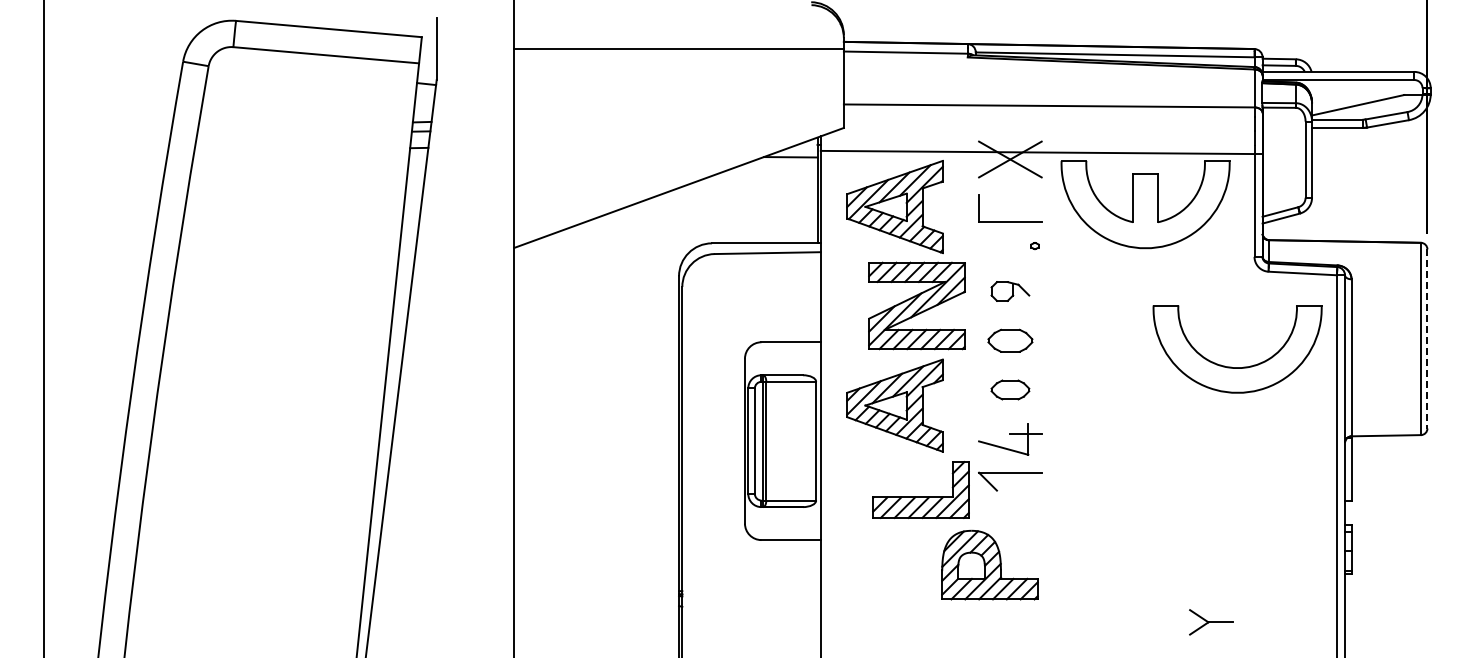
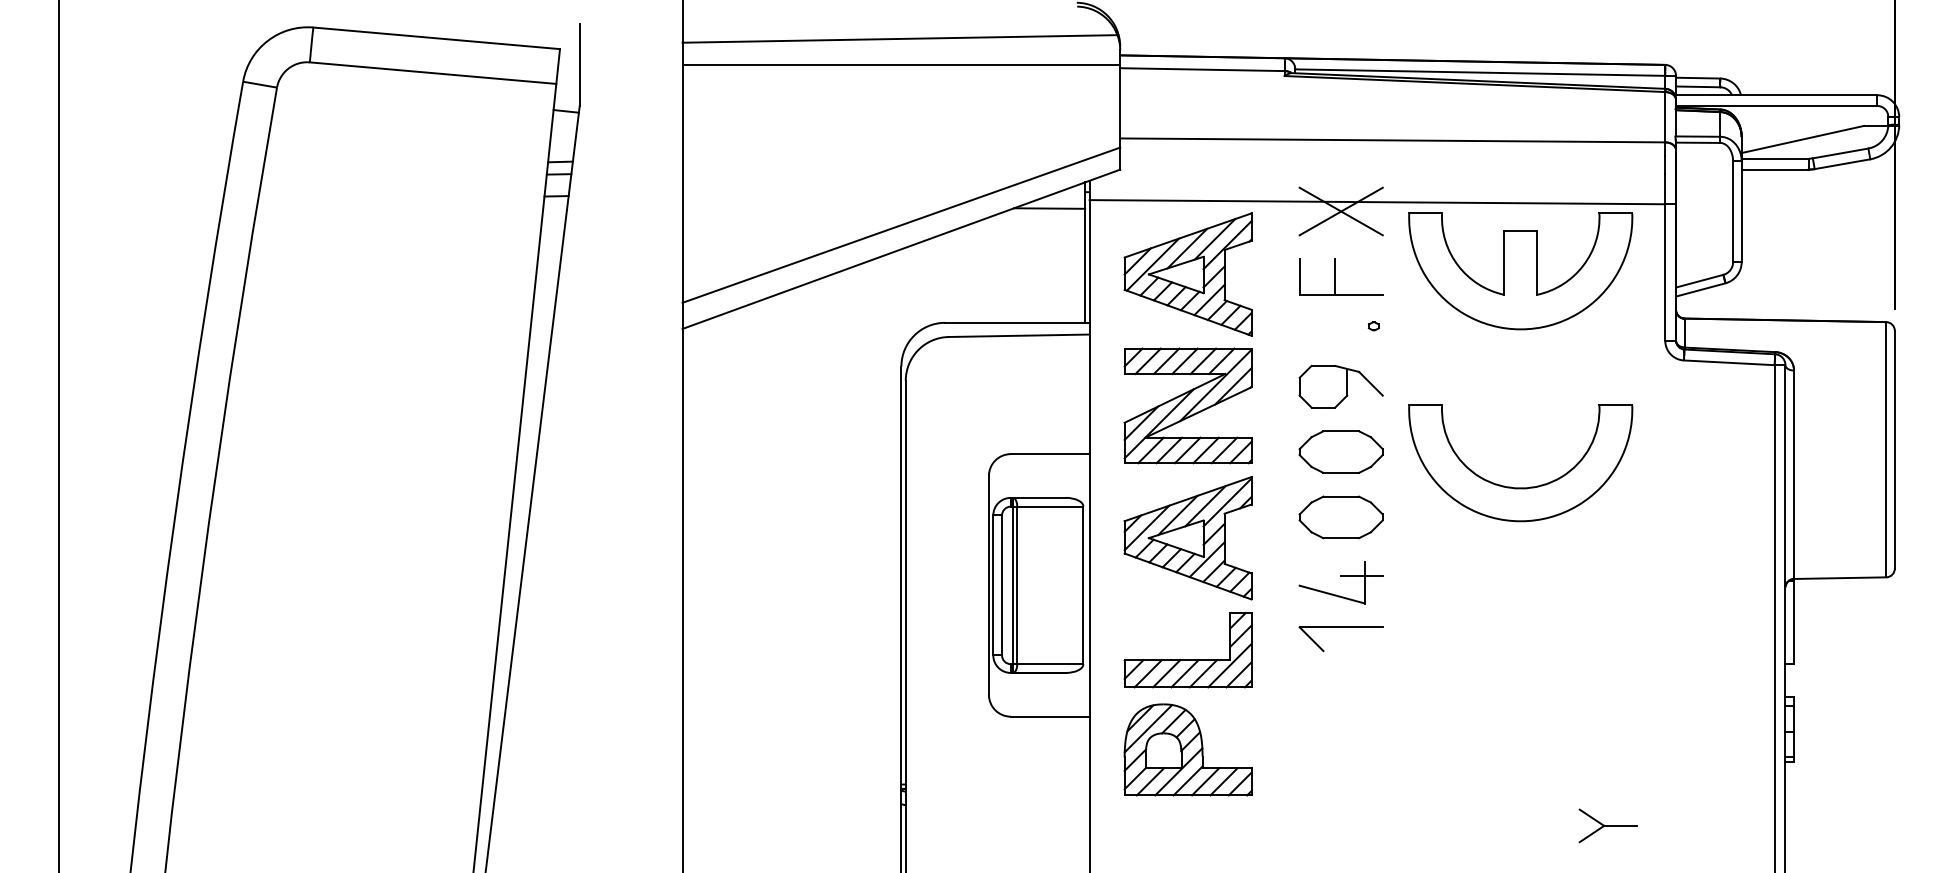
line: (677, 29) -> (899, 38), added
line: (678, 169) -> (900, 224), added
line: (1005, 208) -> (1334, 276), added
part: (1010, 291) -> (1341, 386), size x1.67
part: (916, 305) -> (1187, 405), moved
line: (1427, 338) -> (1894, 449), dashed -> solid
part: (1010, 340) -> (1341, 451), size x1.43
part: (1237, 367) -> (1520, 487), moved
part: (1010, 389) -> (1341, 516), size x1.67
part: (920, 496) -> (1187, 658), moved
part: (989, 564) -> (1187, 749), moved

